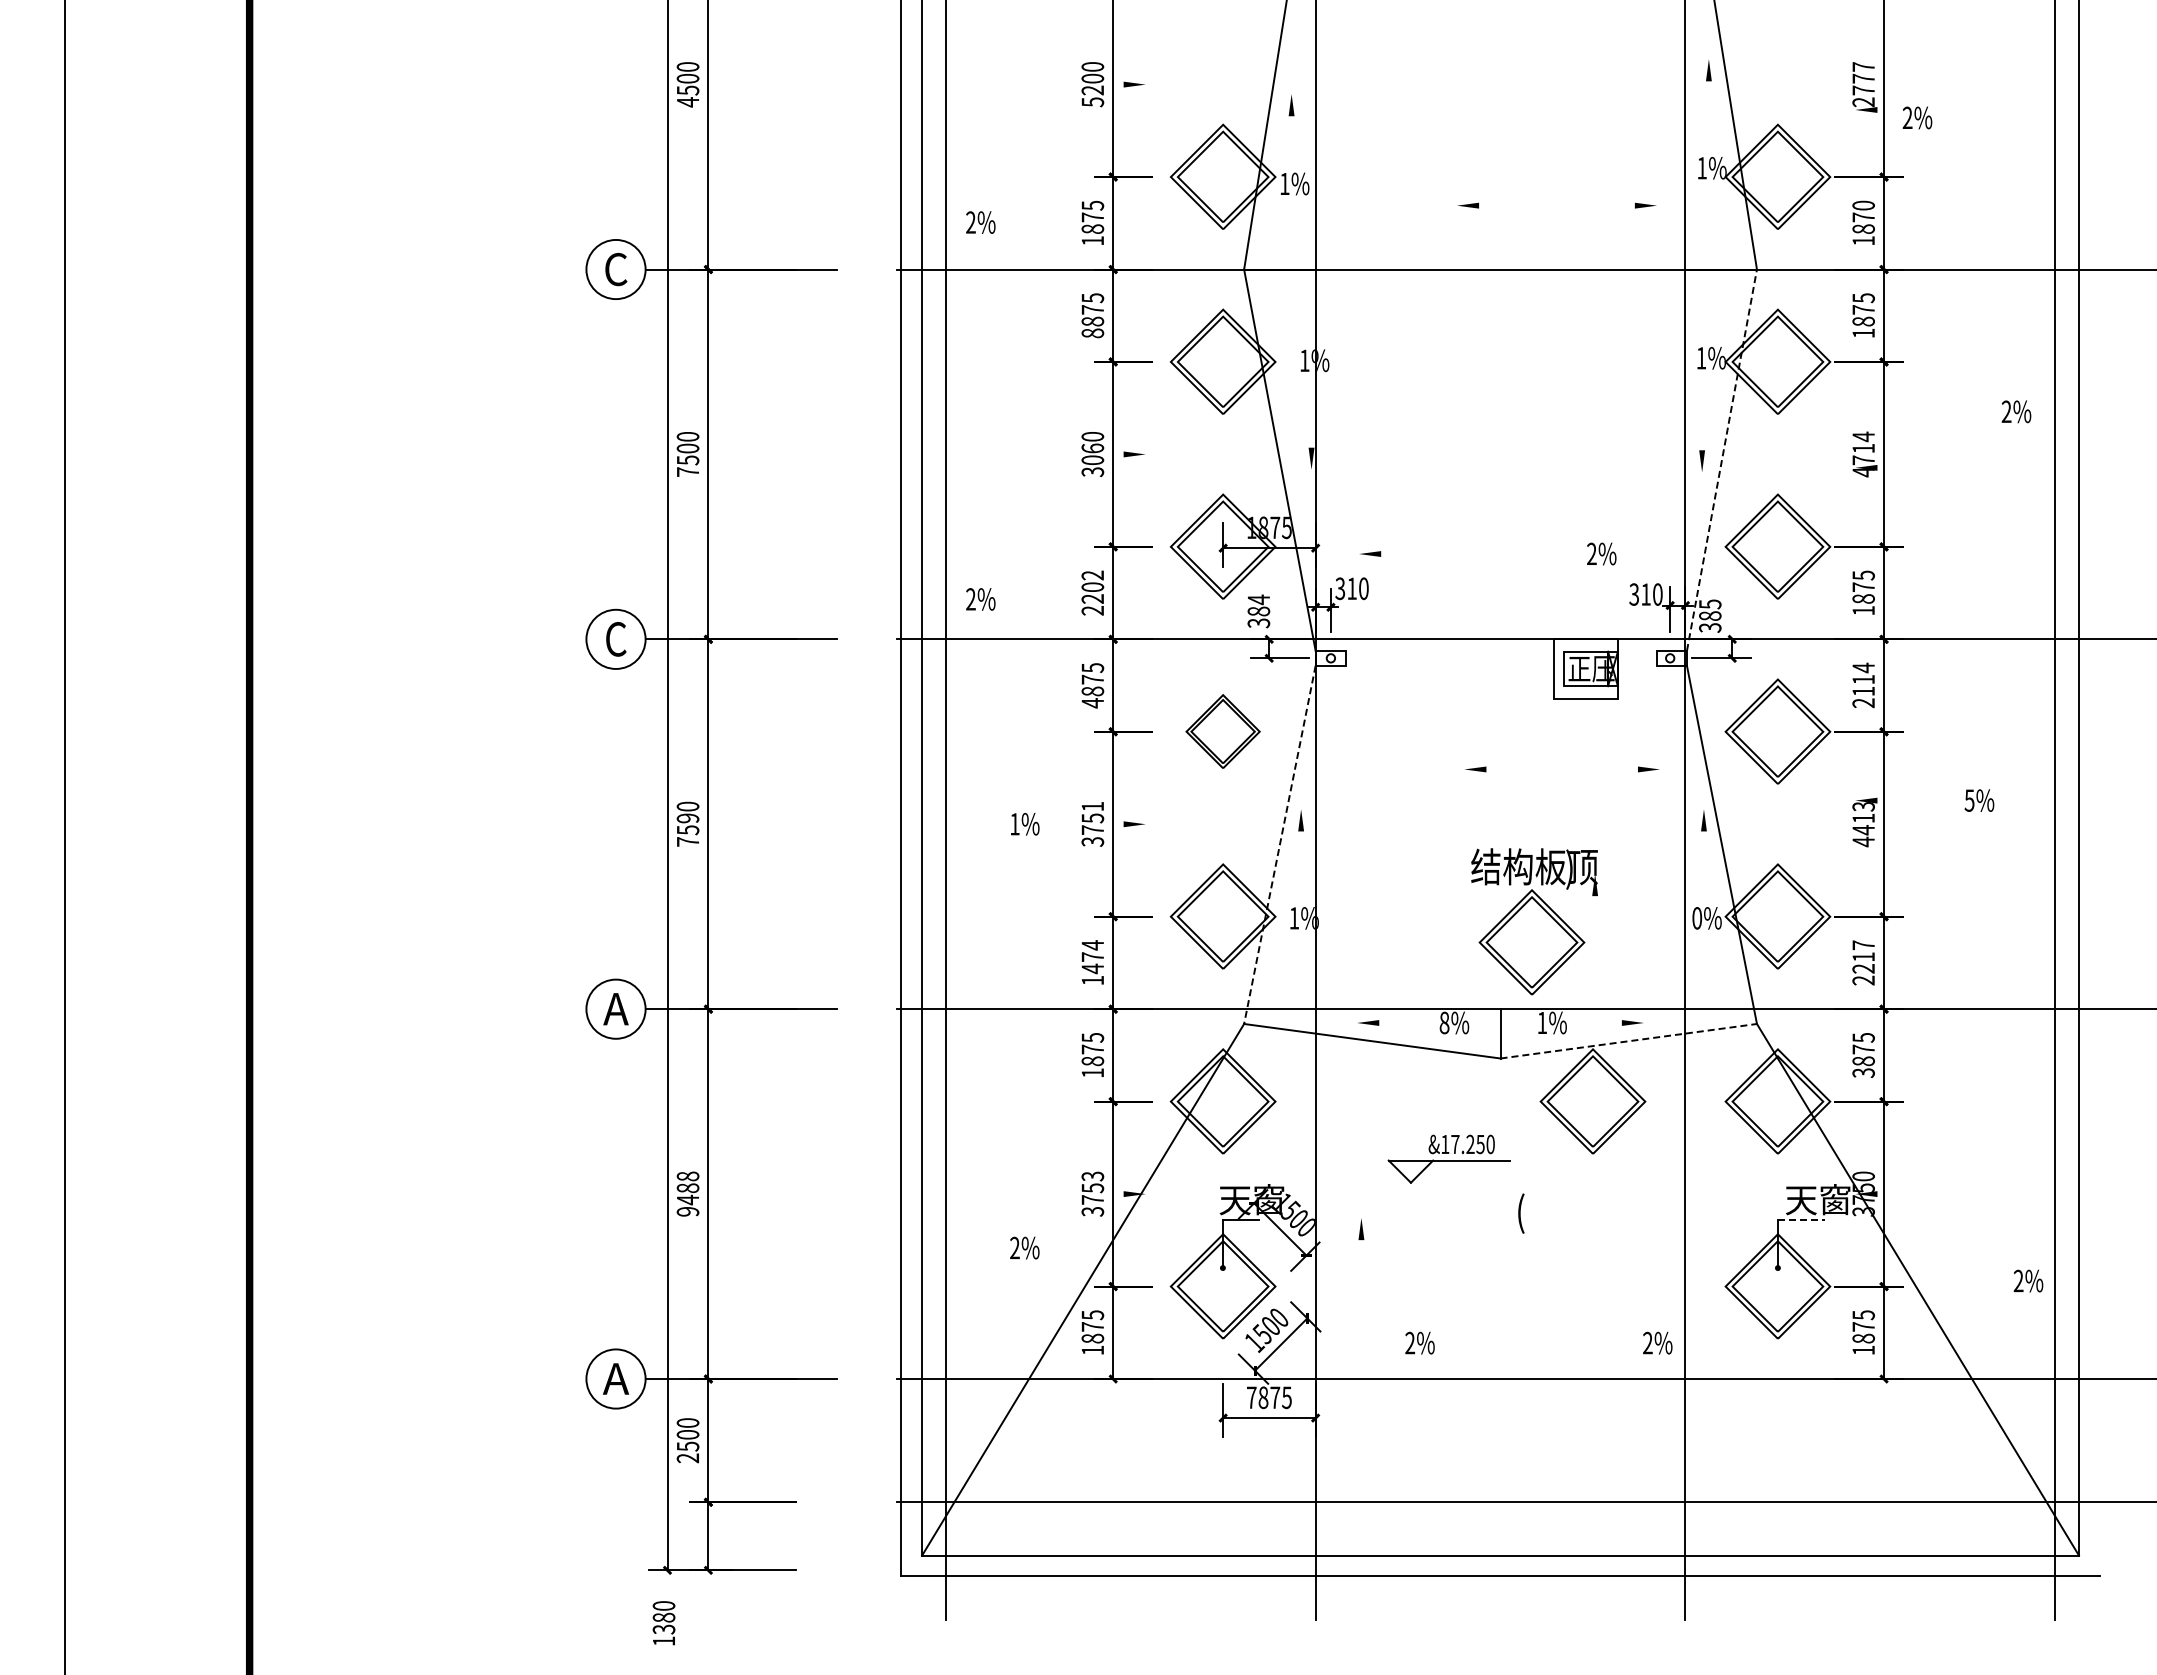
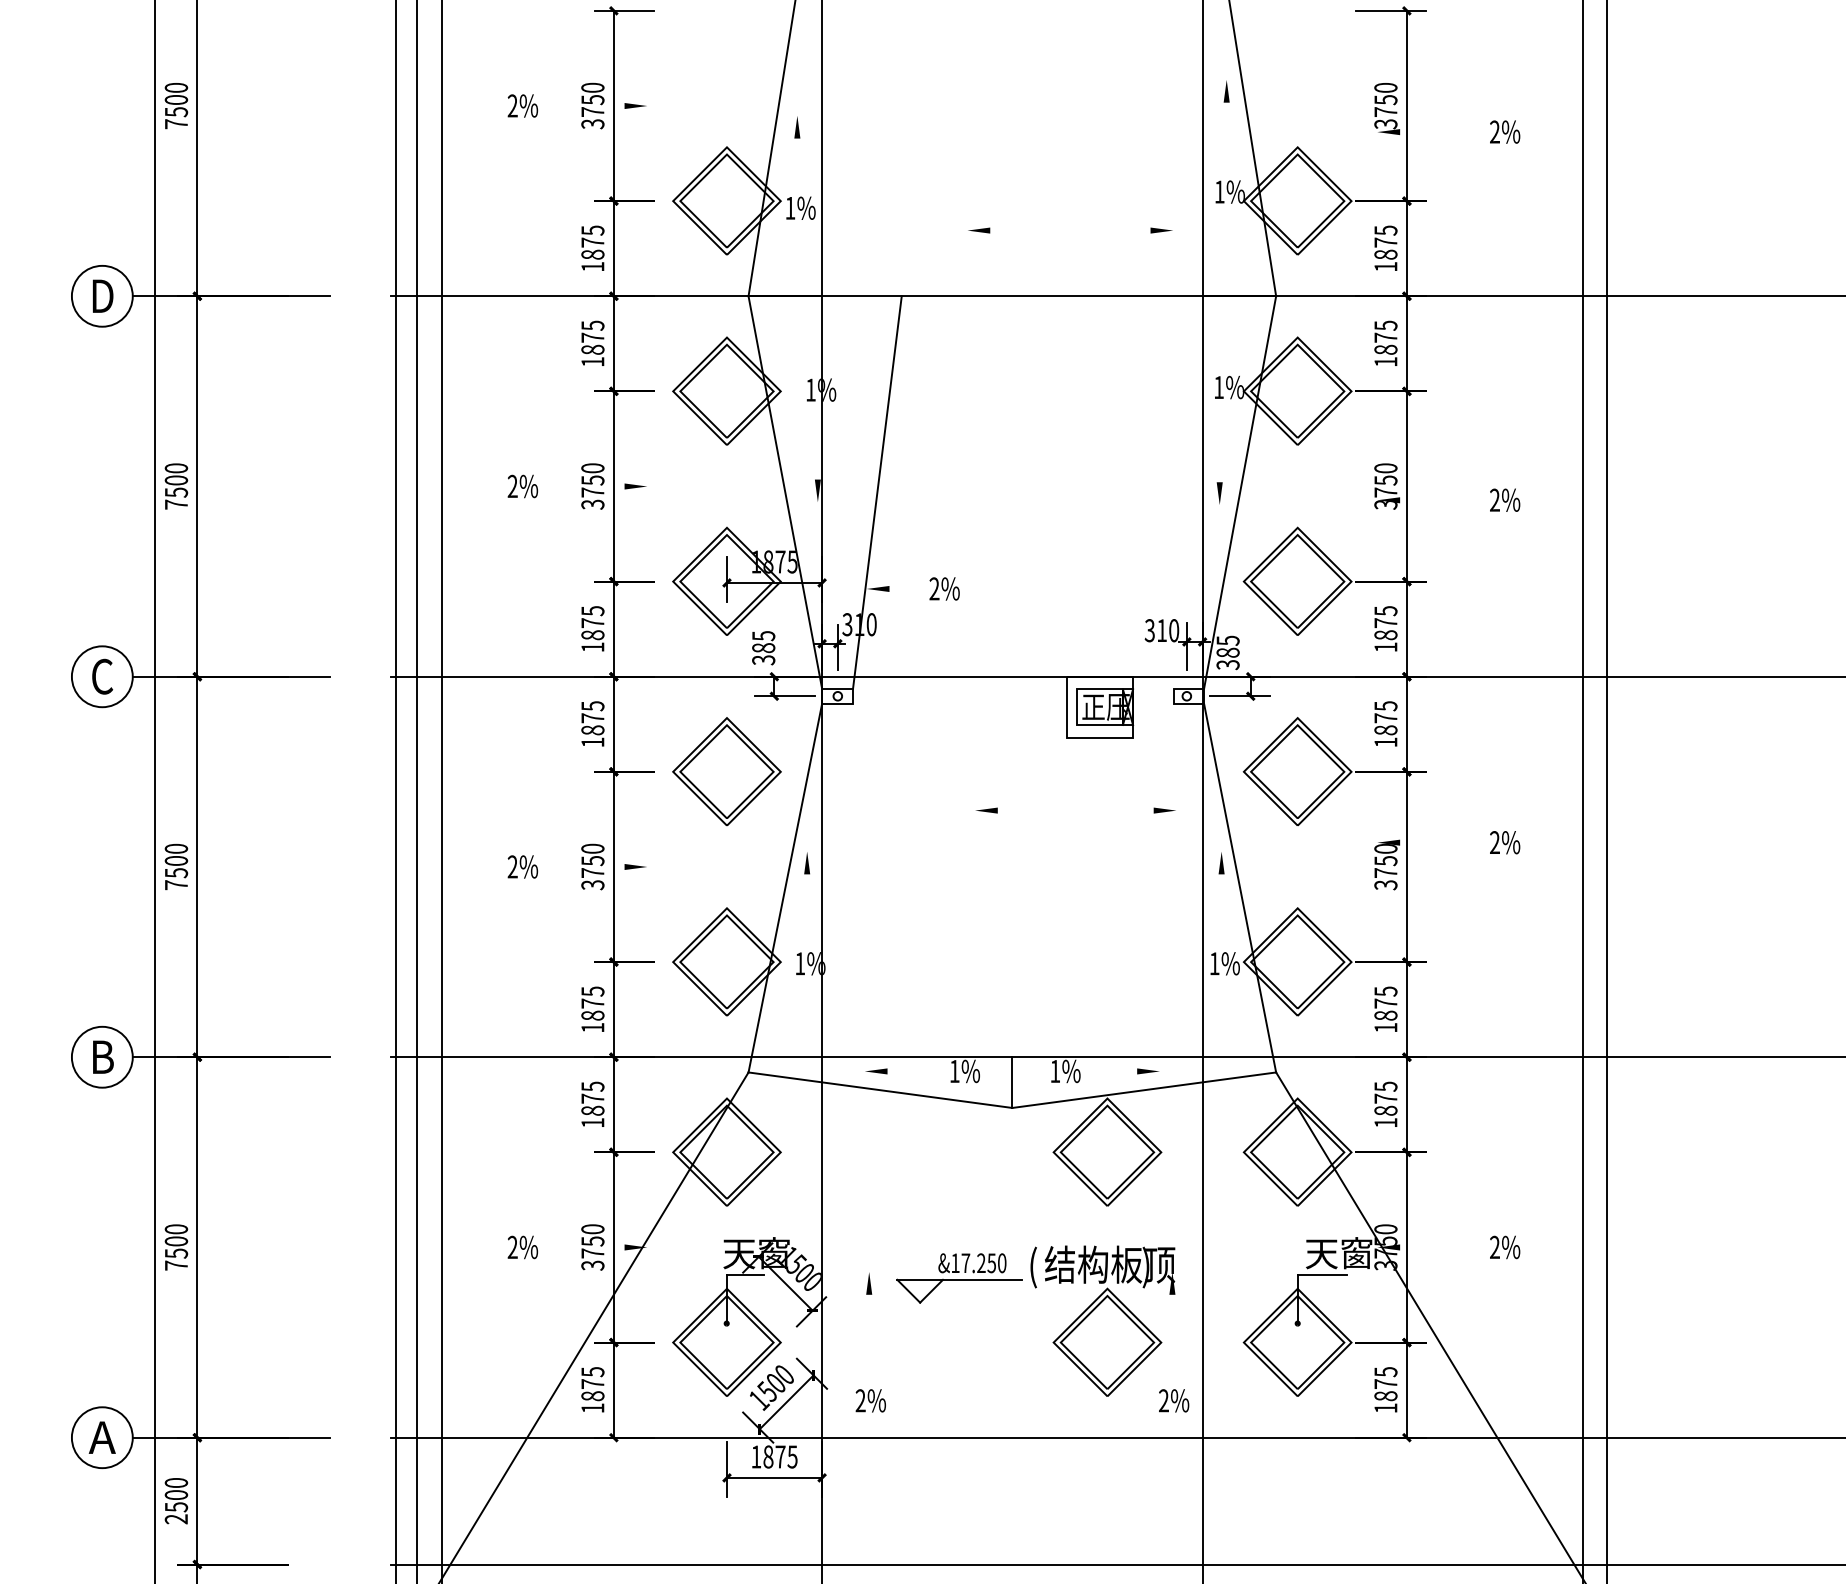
text: (1863, 84) -> (1385, 105), 2777 -> 3750
text: (1092, 89) -> (592, 111), 5200 -> 3750
text: (687, 102) -> (175, 124), 4500 -> 7500
text: (1917, 117) -> (1505, 131), moved
text: (1863, 205) -> (1385, 230), 1870 -> 1875
text: (980, 222) -> (522, 105), moved
text: (616, 269) -> (102, 296), C -> D
text: (1092, 333) -> (592, 362), 8875 -> 1875
text: (2016, 411) -> (1505, 499), moved
text: (1092, 454) -> (592, 486), 3060 -> 3750
text: (1863, 454) -> (1385, 486), 4714 -> 3750
line: (1369, 459) -> (877, 491), added
line: (1721, 460) -> (1239, 492), dashed -> solid
text: (1601, 553) -> (944, 588), moved
text: (1092, 592) -> (592, 628), 2202 -> 1875
text: (980, 599) -> (522, 486), moved
text: (1258, 599) -> (763, 635), 384 -> 385
text: (1863, 685) -> (1385, 724), 2114 -> 1875
text: (1092, 703) -> (592, 742), 4875 -> 1875
part: (1222, 731) -> (726, 771), size x1.43
text: (1969, 800) -> (1494, 842), 5%%% -> 2%%%
text: (1092, 806) -> (592, 848), 3751 -> 3750
text: (687, 818) -> (175, 861), 7590 -> 7500
text: (1014, 823) -> (512, 866), 1%%% -> 2%%%
text: (1863, 824) -> (1385, 867), 4413 -> 3750
line: (1279, 844) -> (784, 887), dashed -> solid
text: (1697, 918) -> (1214, 963), 0%%% -> 1%%%
part: (1534, 921) -> (1110, 1320), moved
text: (1092, 957) -> (592, 1004), 1474 -> 1875
text: (1863, 962) -> (1385, 1009), 2217 -> 1875
text: (615, 1009) -> (101, 1057), A -> B
text: (1444, 1022) -> (954, 1070), 8%%% -> 1%%%
line: (1629, 1041) -> (1145, 1090), dashed -> solid
text: (1863, 1072) -> (1385, 1122), 3875 -> 1875
part: (1448, 1158) -> (958, 1277), moved
text: (1092, 1176) -> (592, 1229), 3753 -> 3750
text: (687, 1193) -> (175, 1246), 9488 -> 7500
line: (1801, 1220) -> (1321, 1274), dashed -> solid
text: (1024, 1247) -> (522, 1246), moved
text: (2028, 1280) -> (1505, 1246), moved
text: (1419, 1342) -> (870, 1400), moved
text: (1251, 1397) -> (756, 1456), 7875 -> 1875

